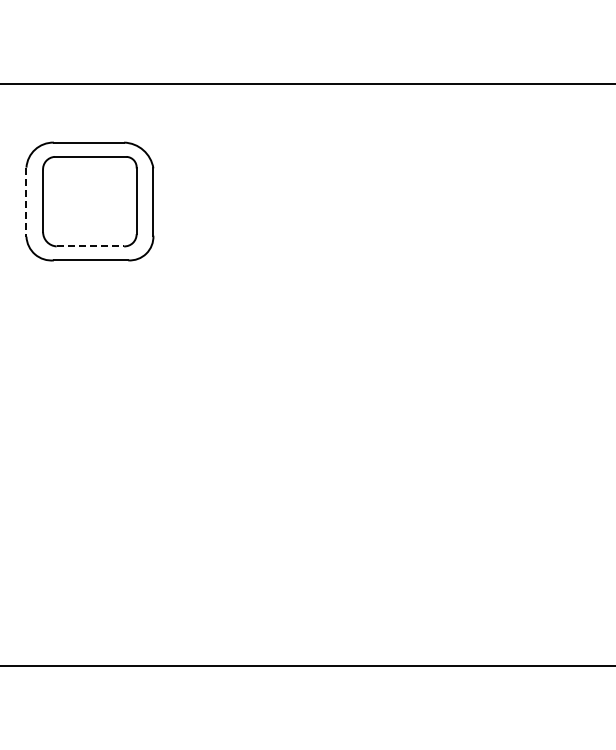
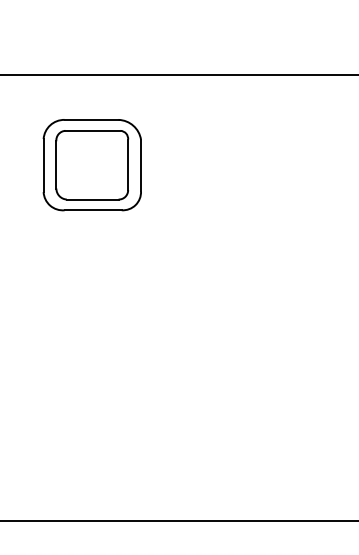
line: (26, 202) -> (43, 165), dashed -> solid
line: (90, 246) -> (92, 199), dashed -> solid

